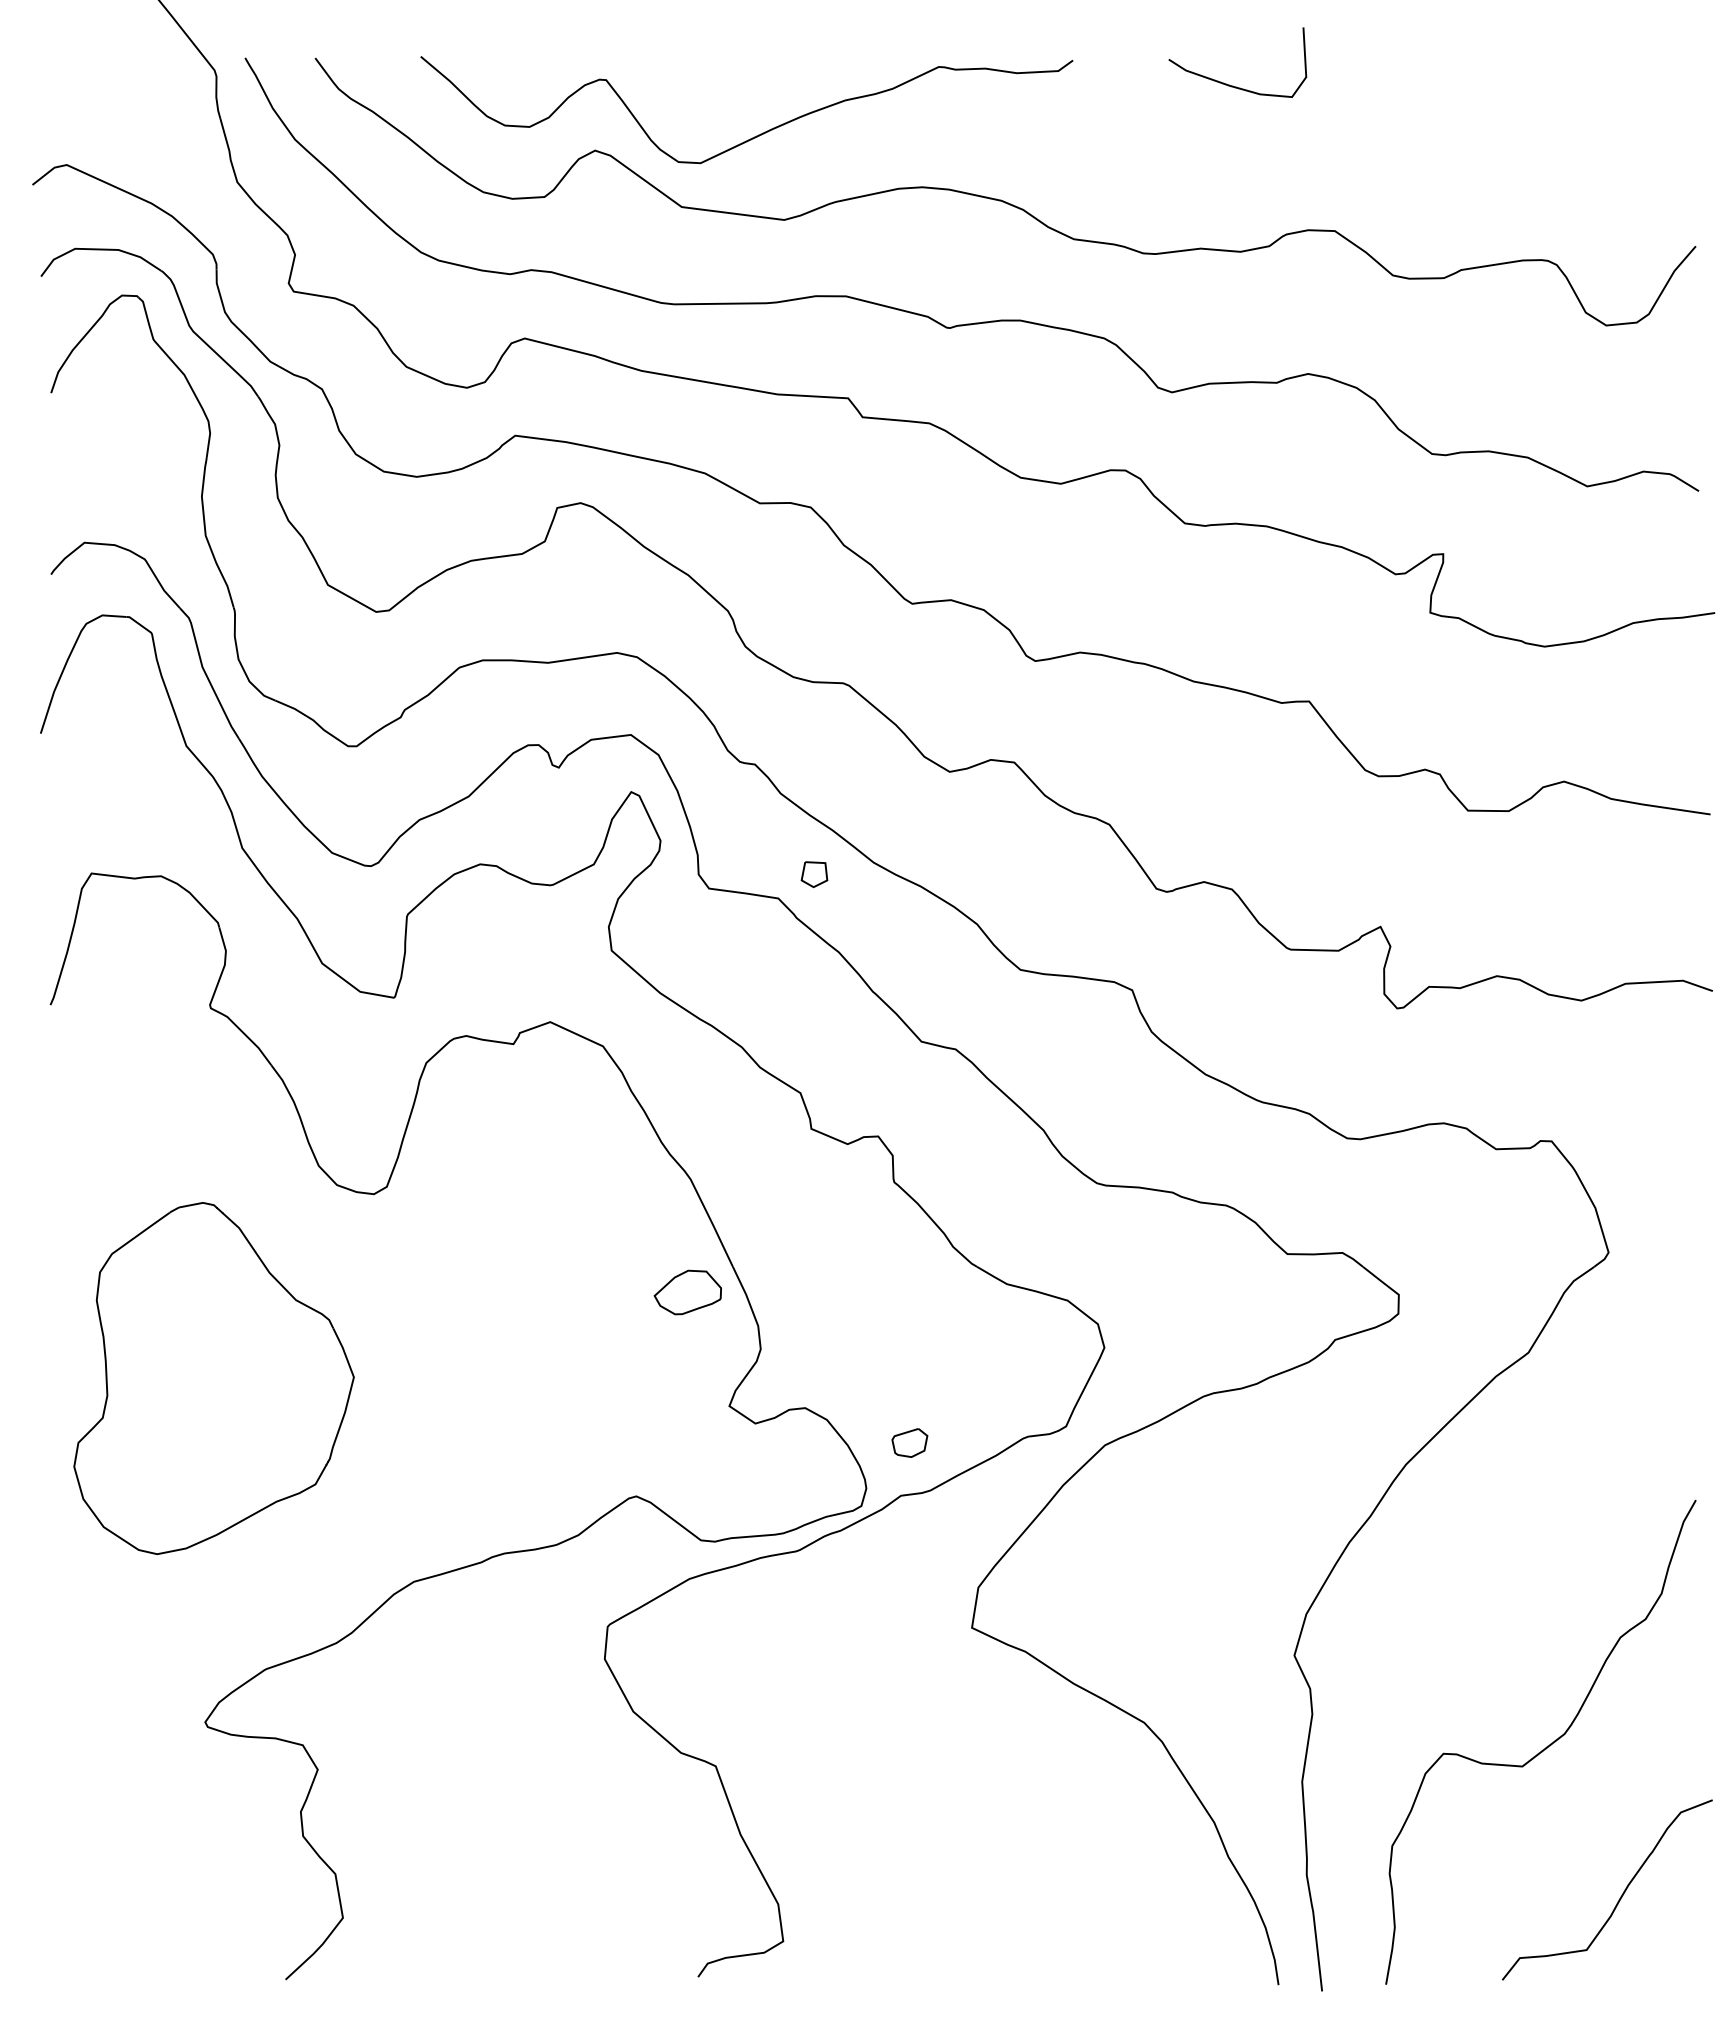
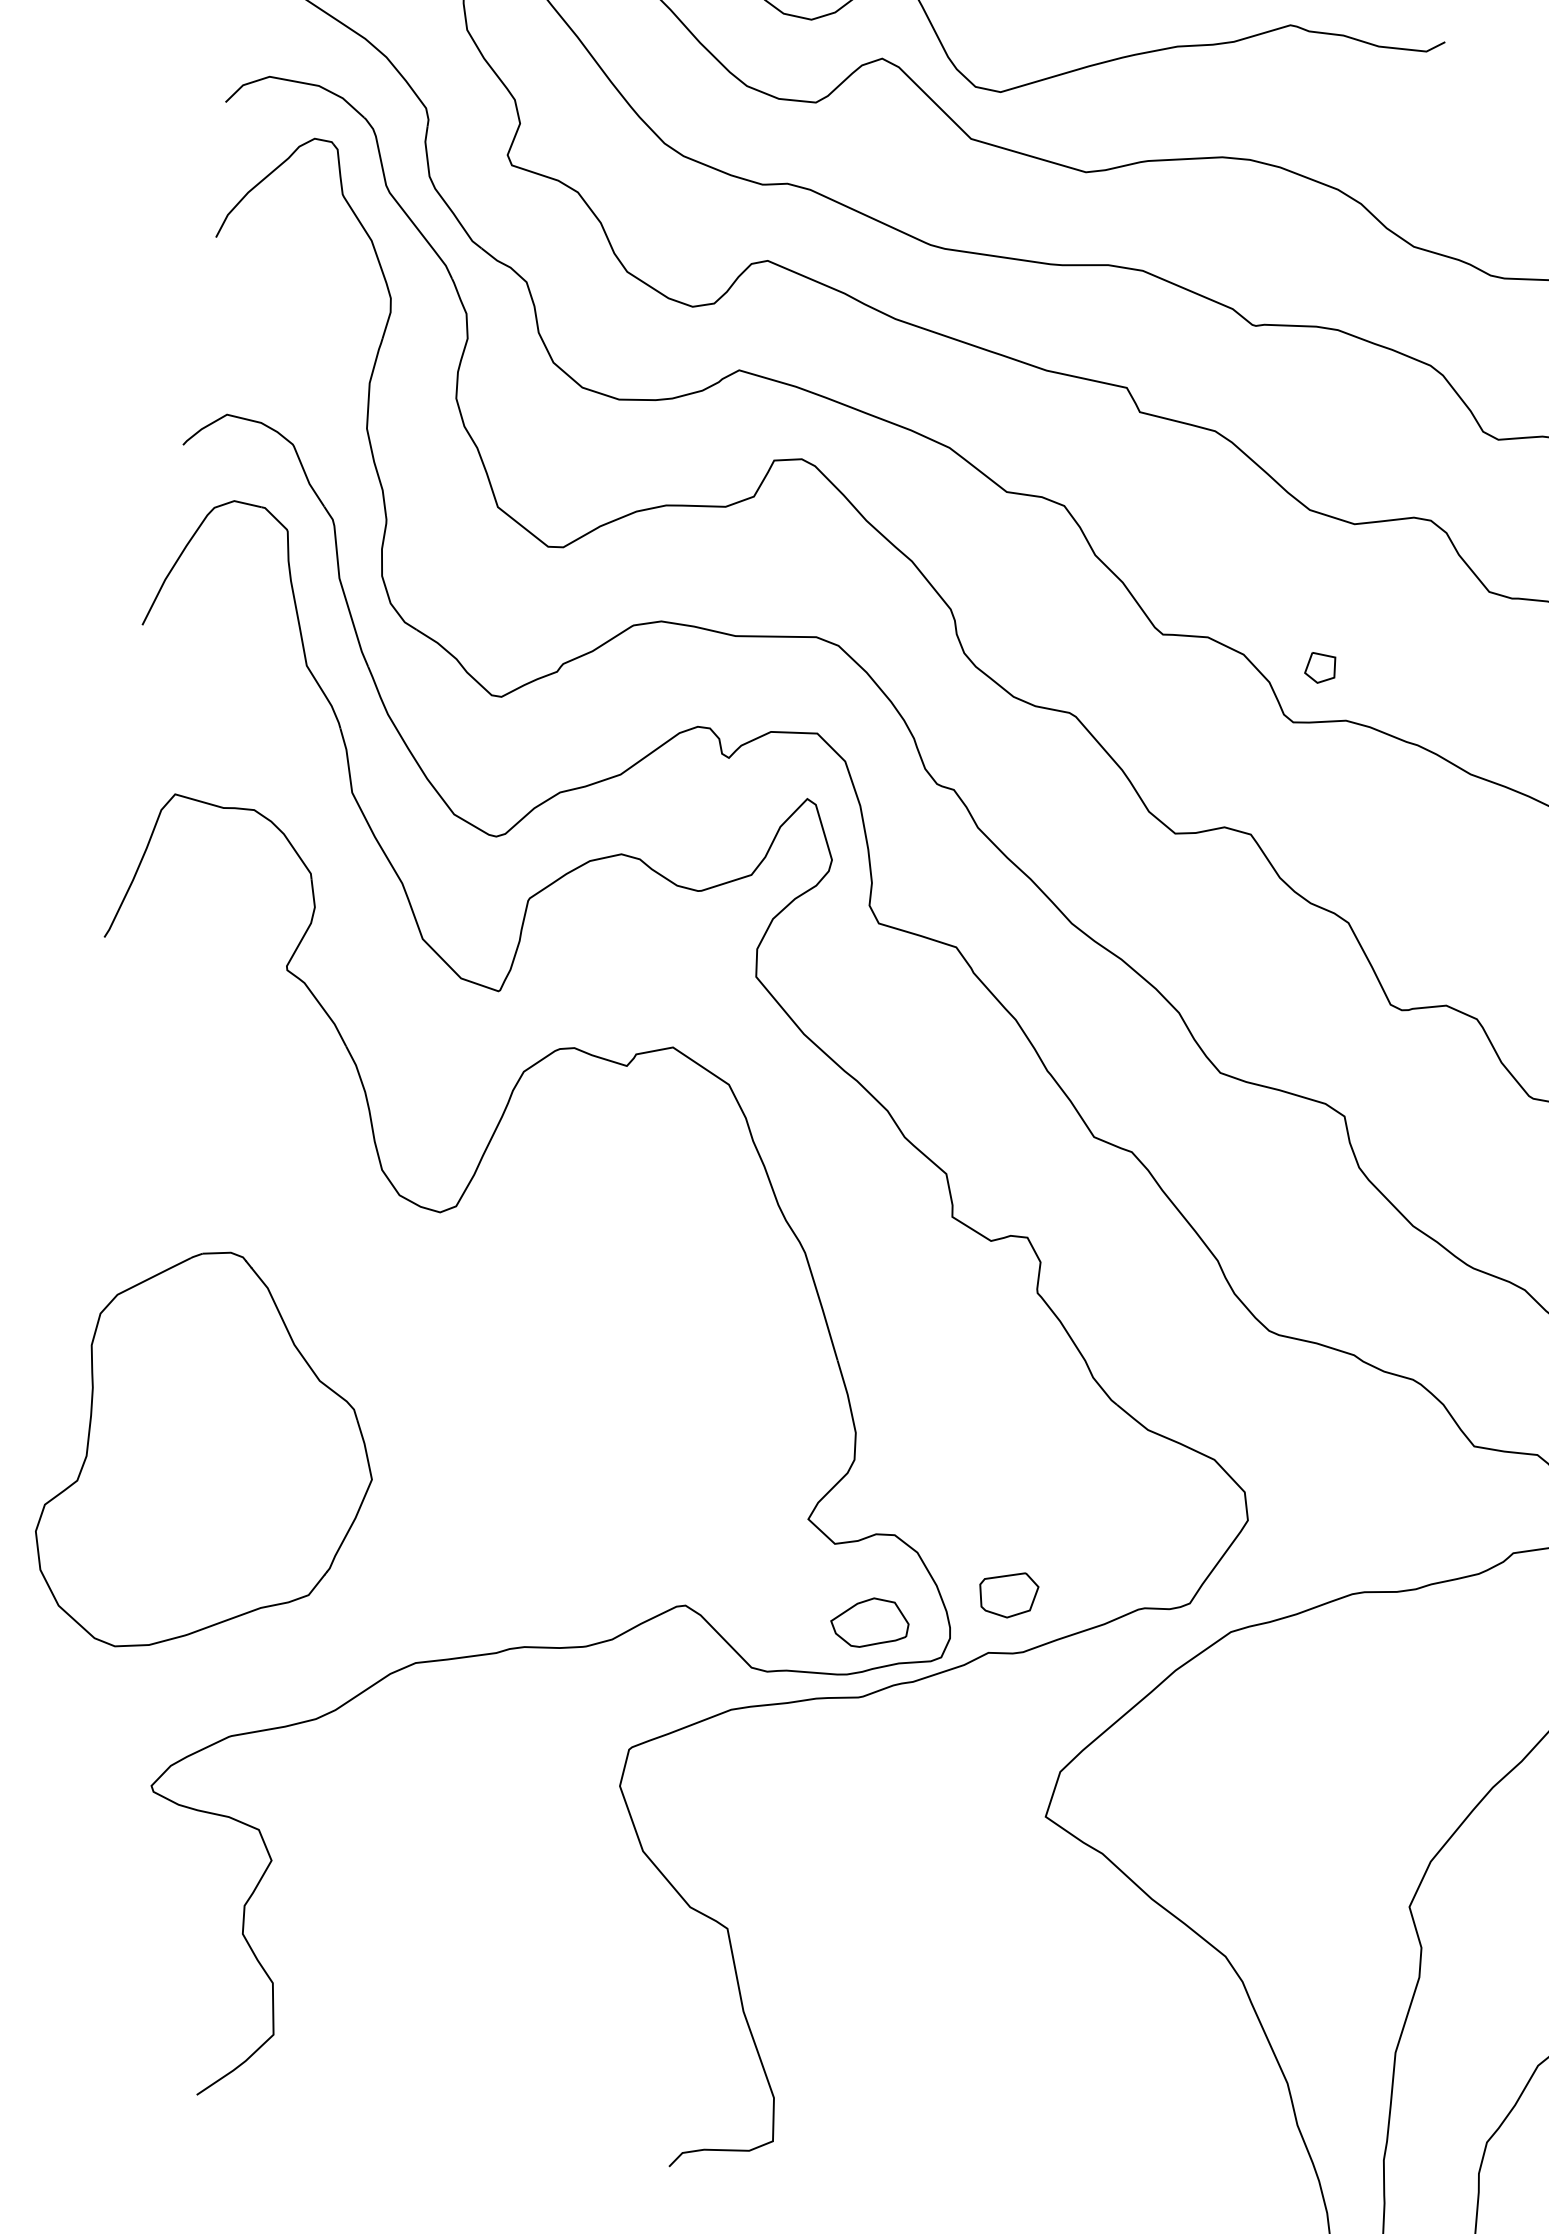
part: (814, 874) -> (1320, 668), moved
part: (687, 1292) -> (869, 1623), moved
part: (213, 1378) -> (211, 1455), moved
part: (909, 1442) -> (1007, 1593), size x1.43

